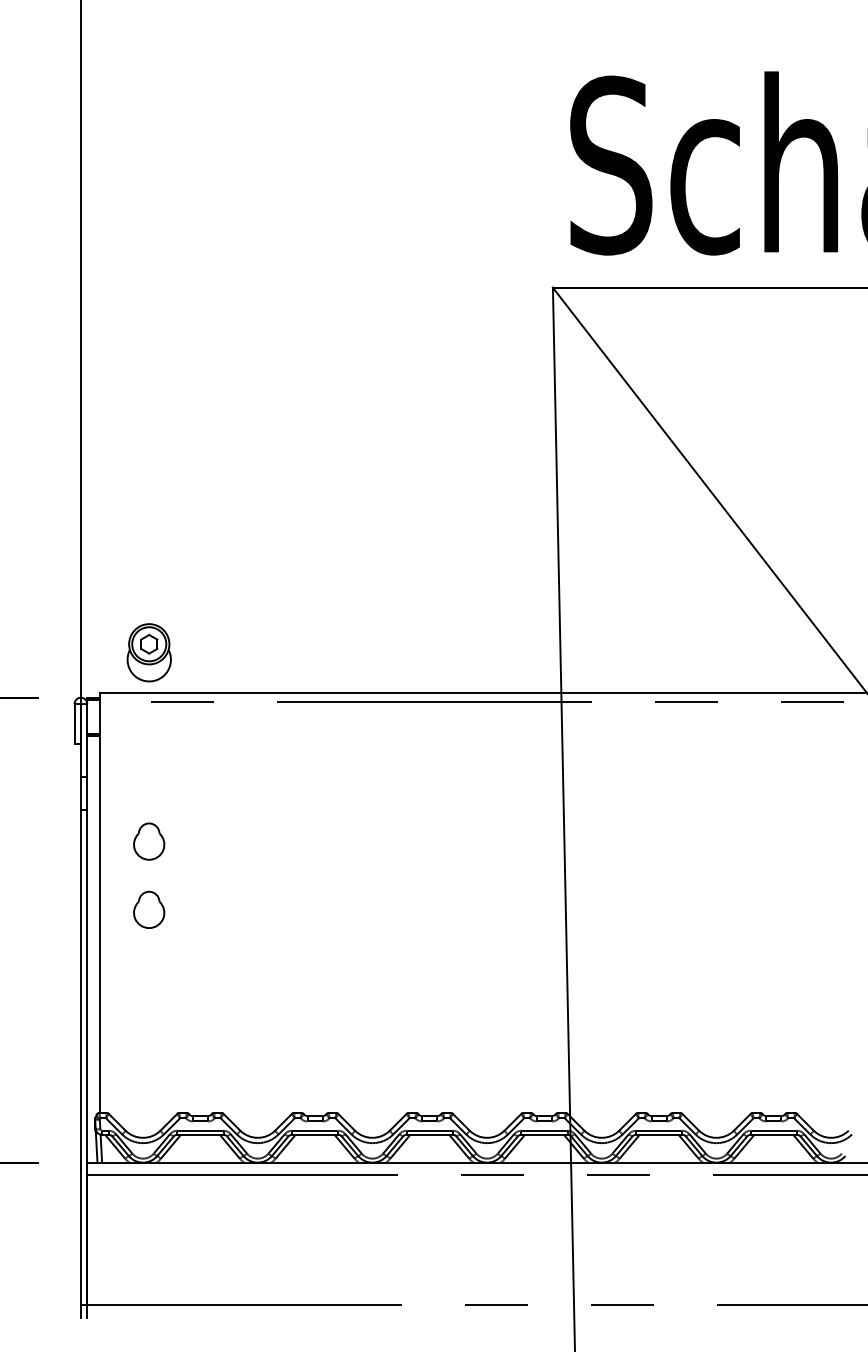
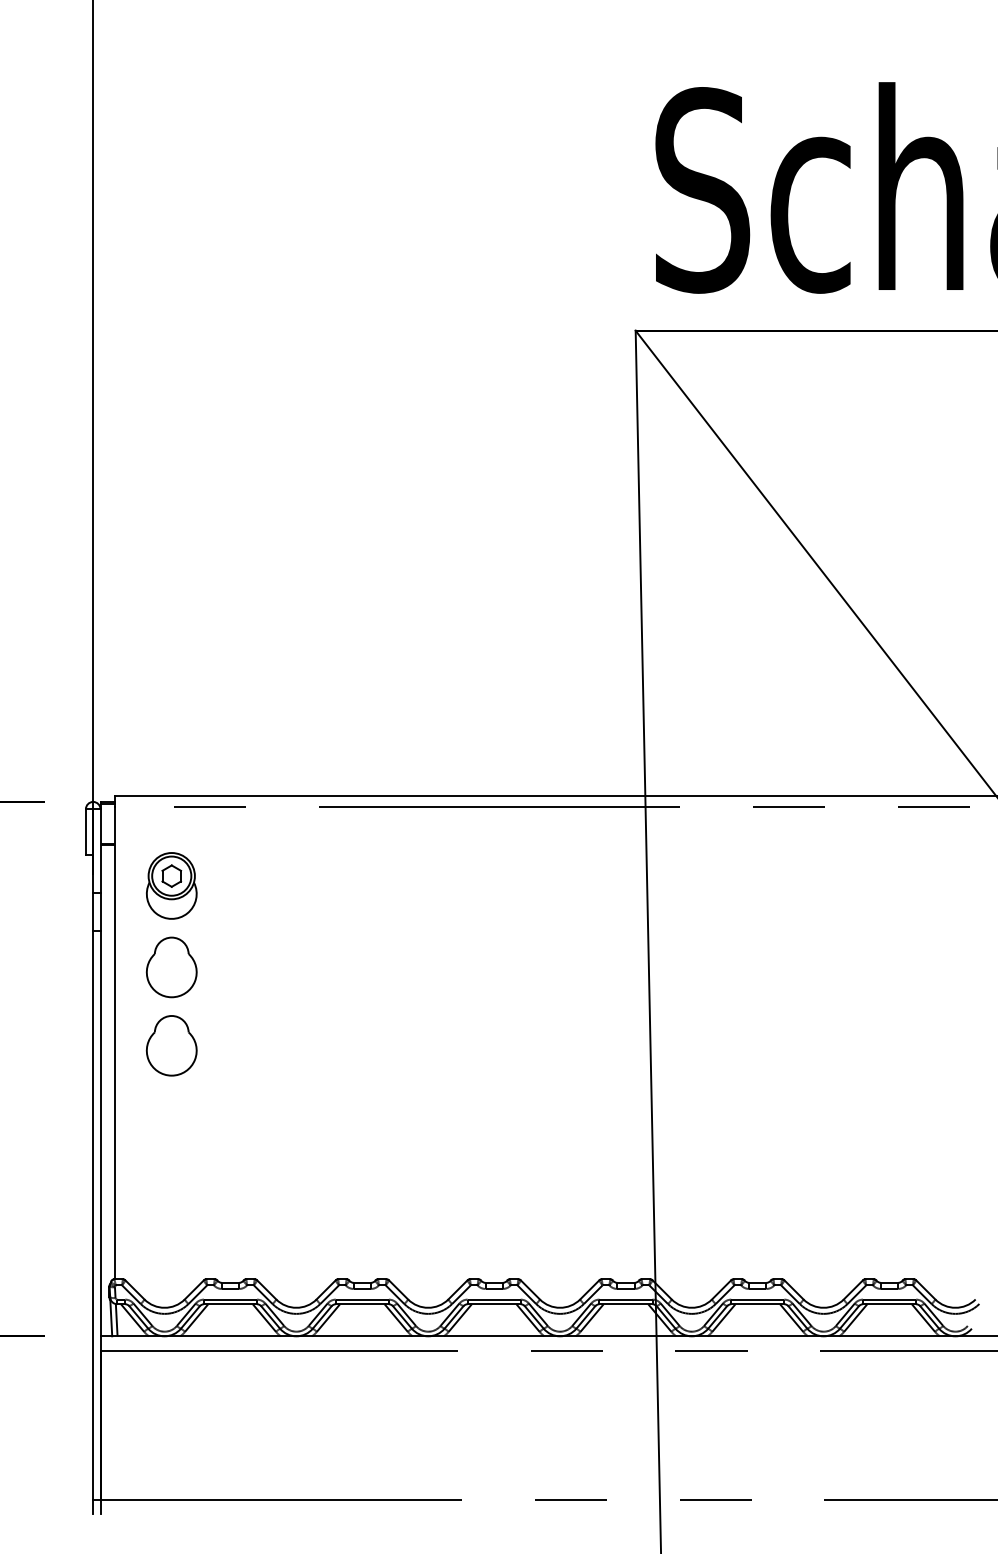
part: (148, 652) -> (170, 885), moved
part: (148, 841) -> (170, 967), size x1.43
part: (148, 909) -> (170, 1045), size x1.43

